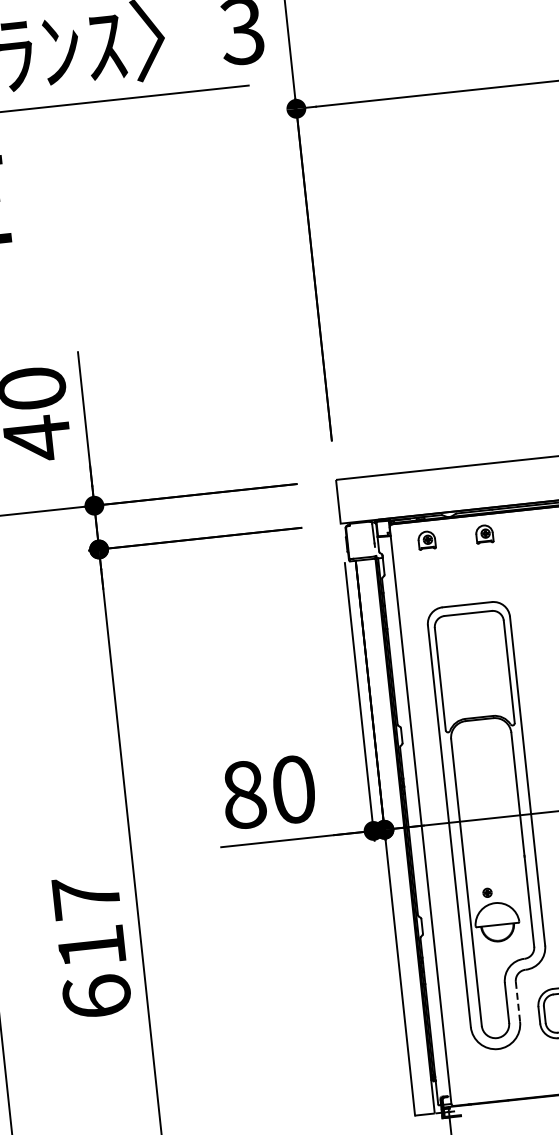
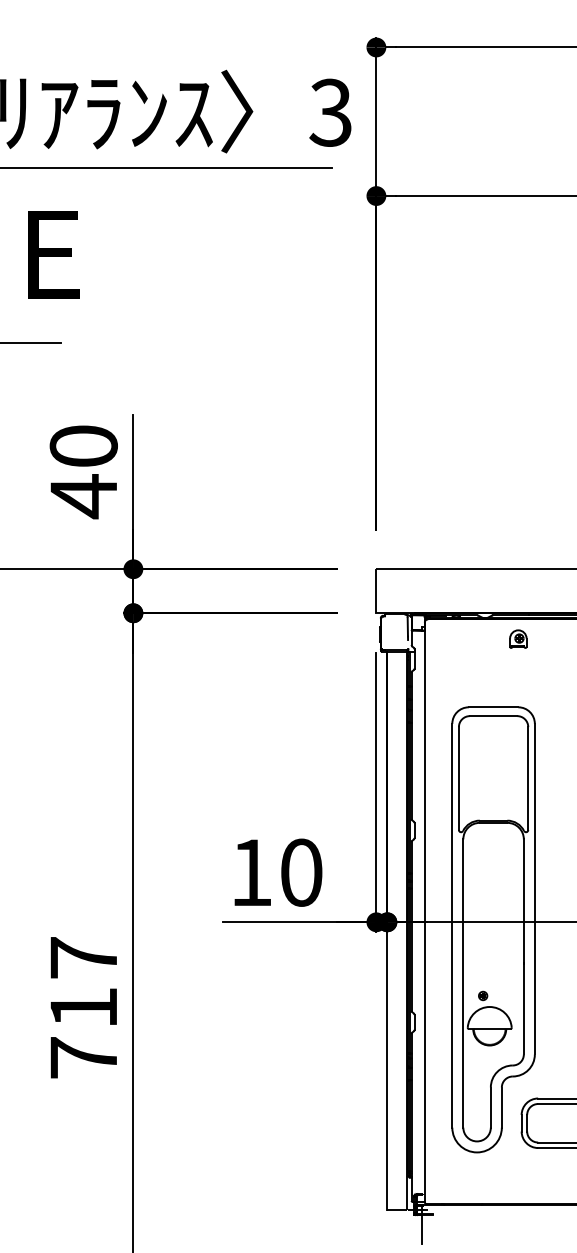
part: (427, 539) -> (460, 638), removed
text: (244, 794) -> (251, 872), 80 -> 10
text: (96, 996) -> (83, 1057), 617 -> 717
line: (517, 1002) -> (501, 1108), dashed -> solid

